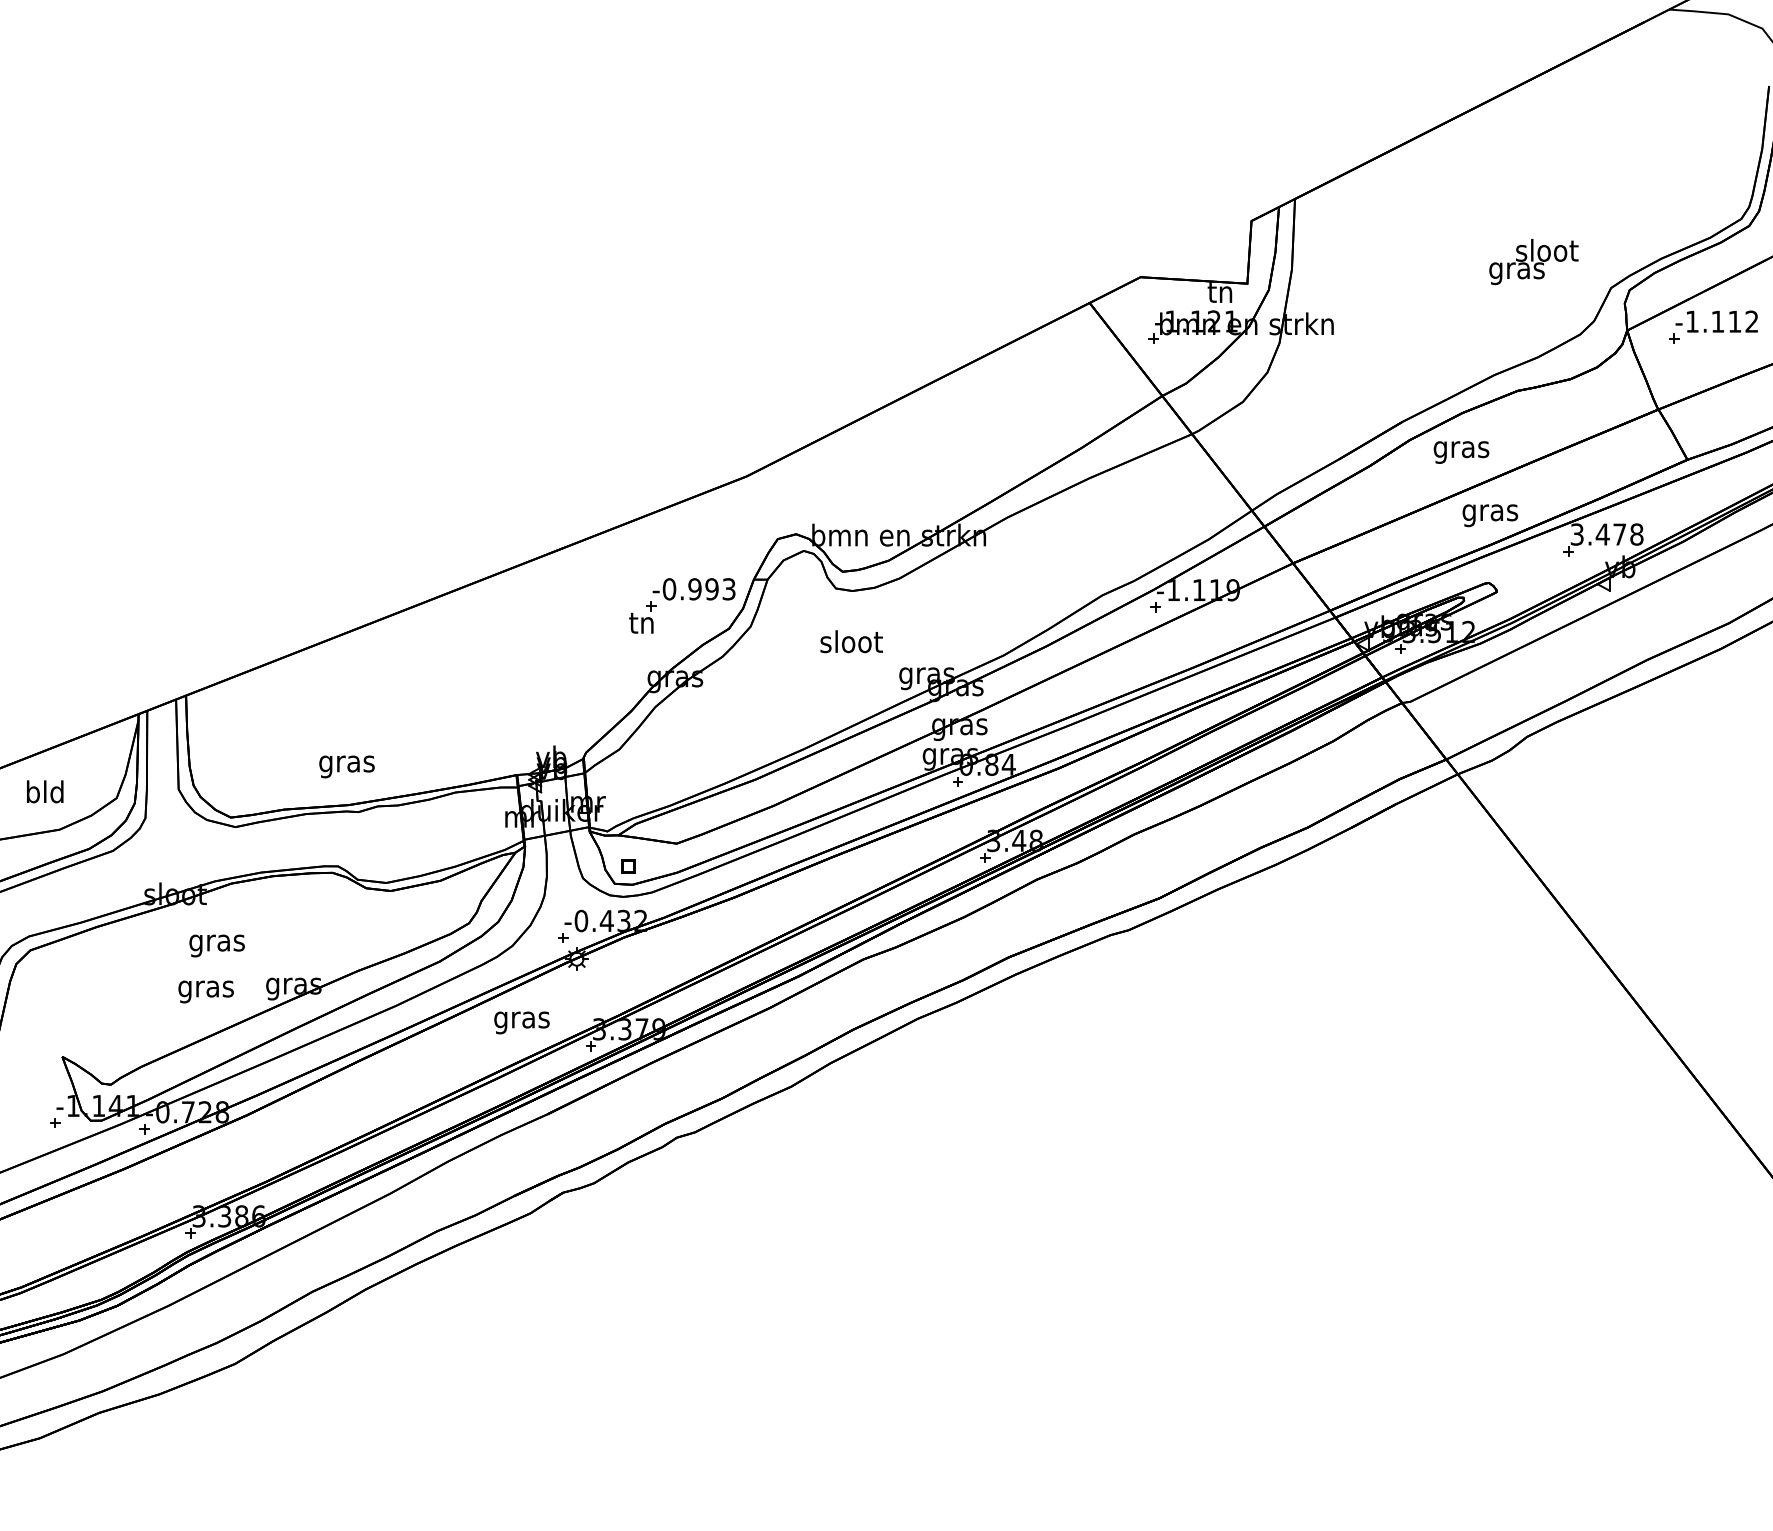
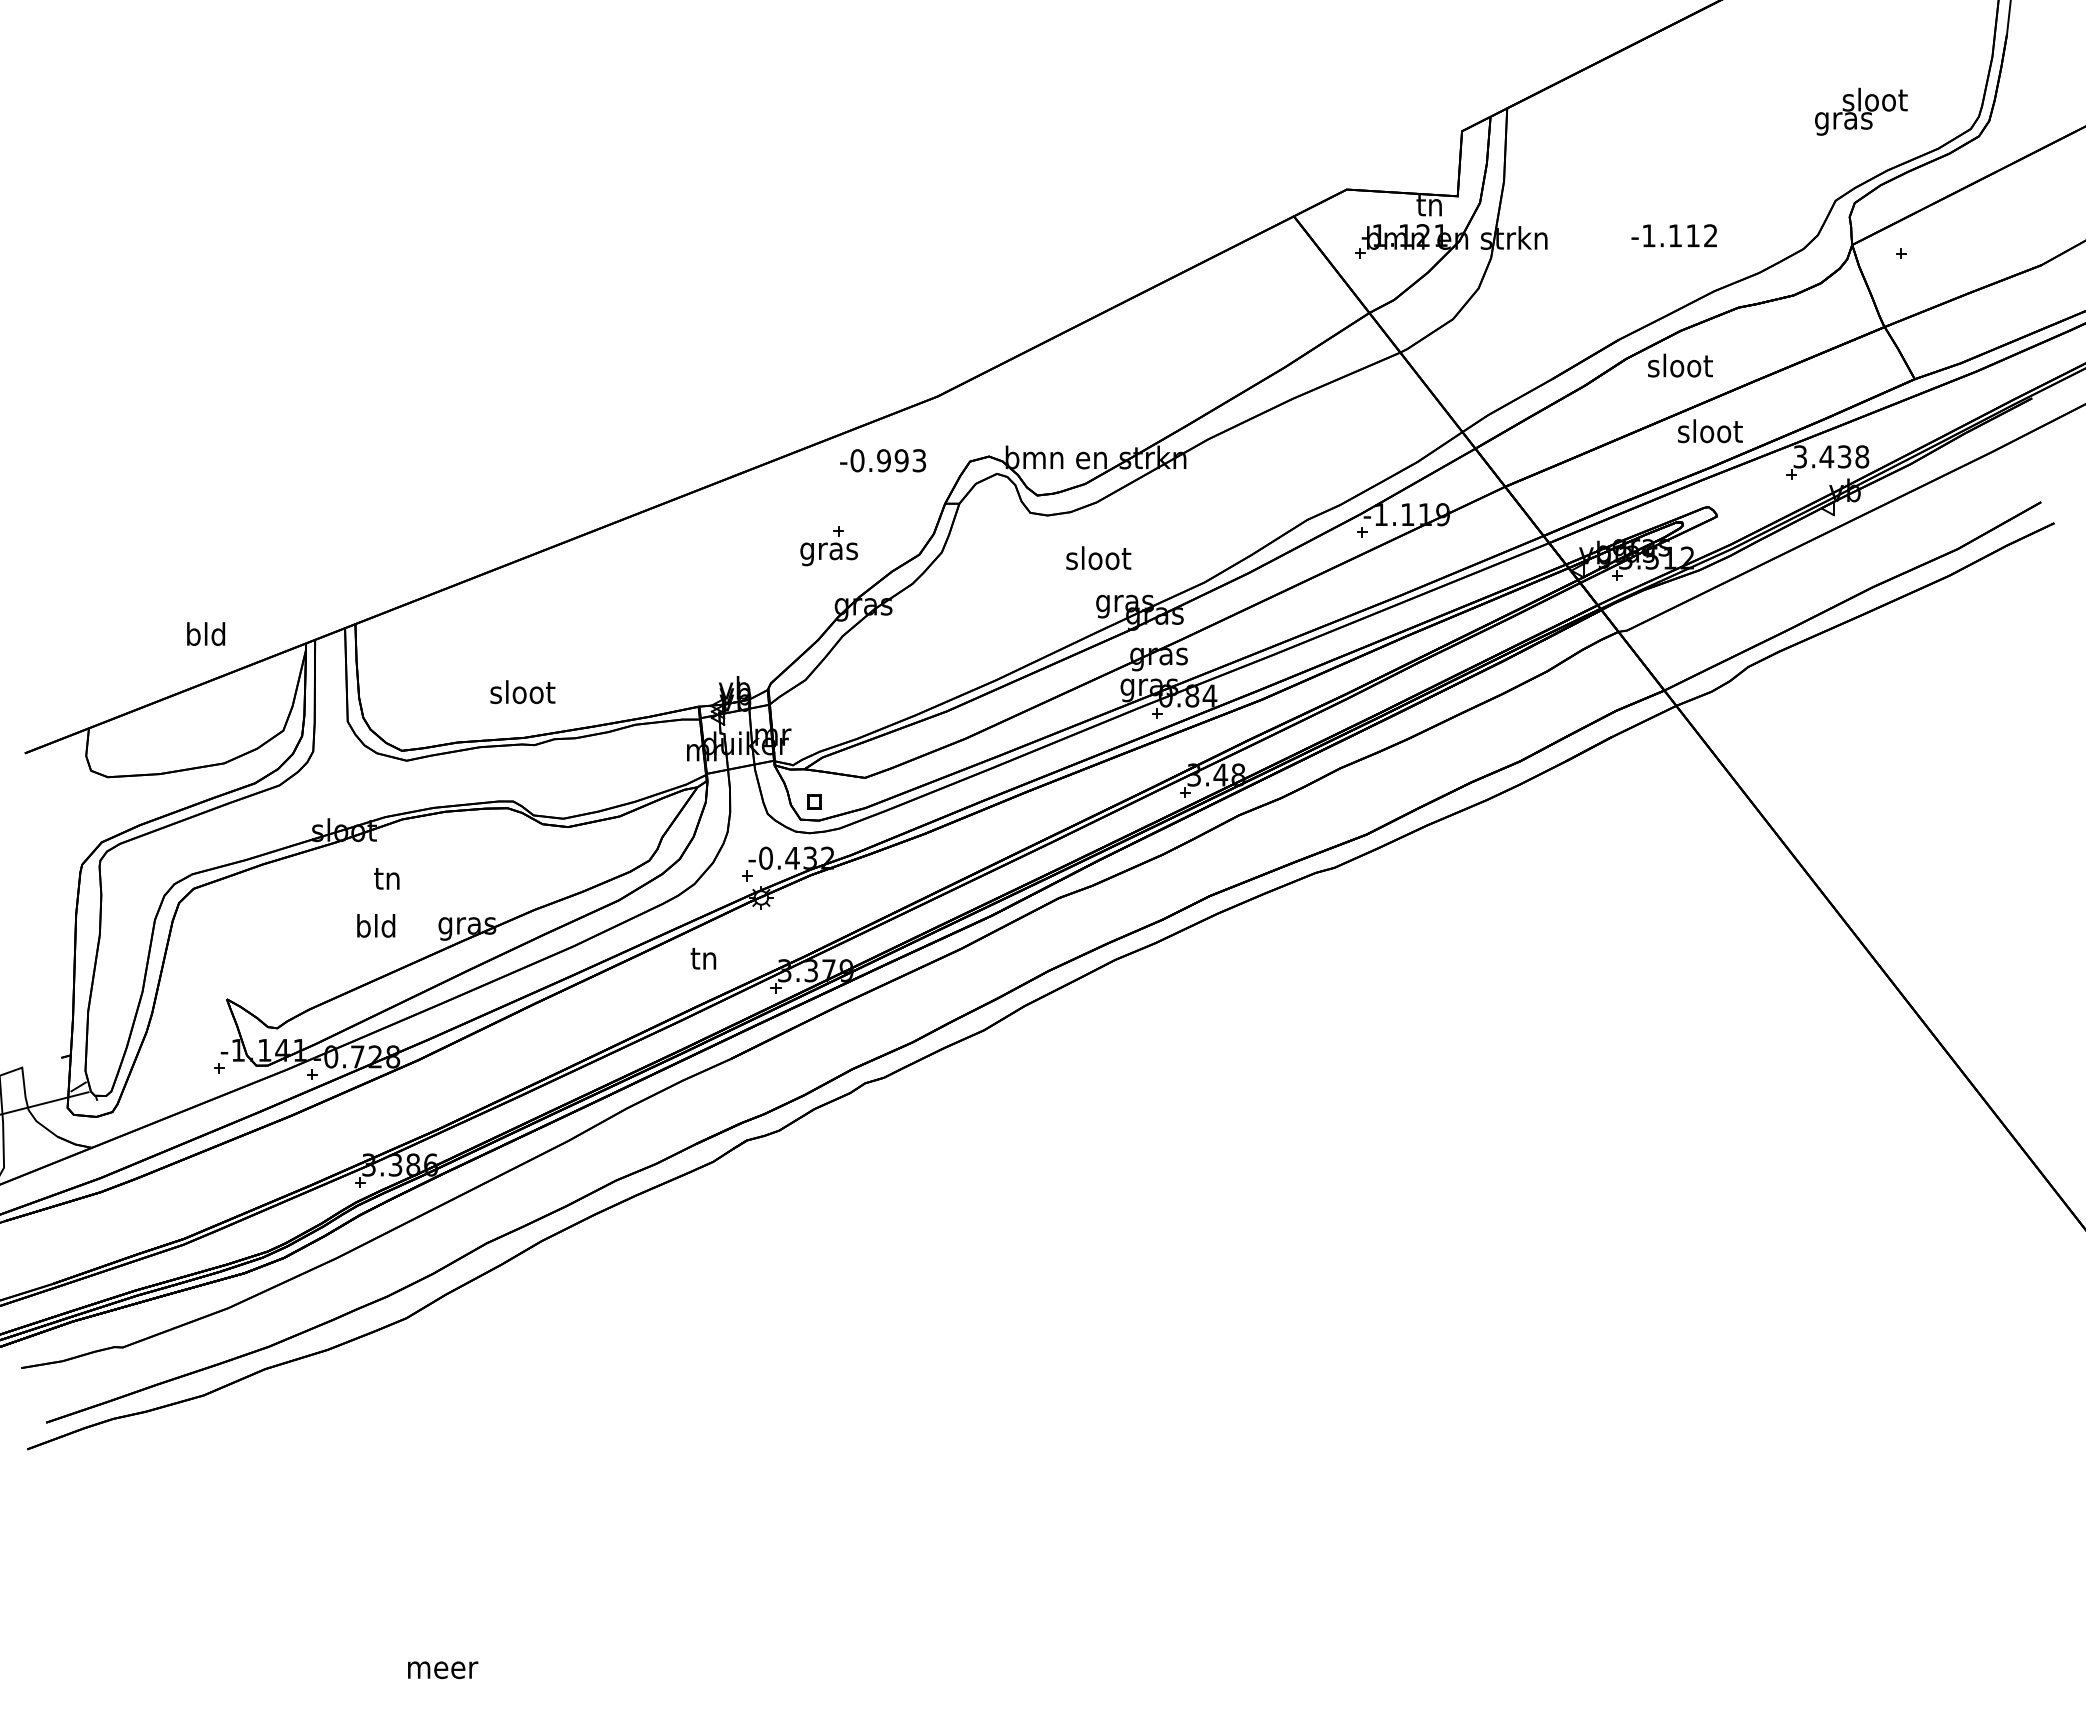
text: (1534, 261) -> (1861, 111), moved
text: (1716, 321) -> (1673, 235), moved
text: (1461, 449) -> (1680, 368), gras -> sloot
text: (1490, 513) -> (1710, 434), gras -> sloot
text: (1619, 534) -> (1844, 456), 3.478 -> 3.438
text: (693, 589) -> (882, 460), moved
text: (641, 626) -> (828, 552), tn -> gras
text: (851, 642) -> (1098, 558), moved
text: (346, 764) -> (522, 695), gras -> sloot
text: (45, 791) -> (206, 633), moved
text: (216, 944) -> (387, 882), gras -> tn
text: (206, 988) -> (376, 928), gras -> bld
text: (522, 1020) -> (704, 961), gras -> tn

